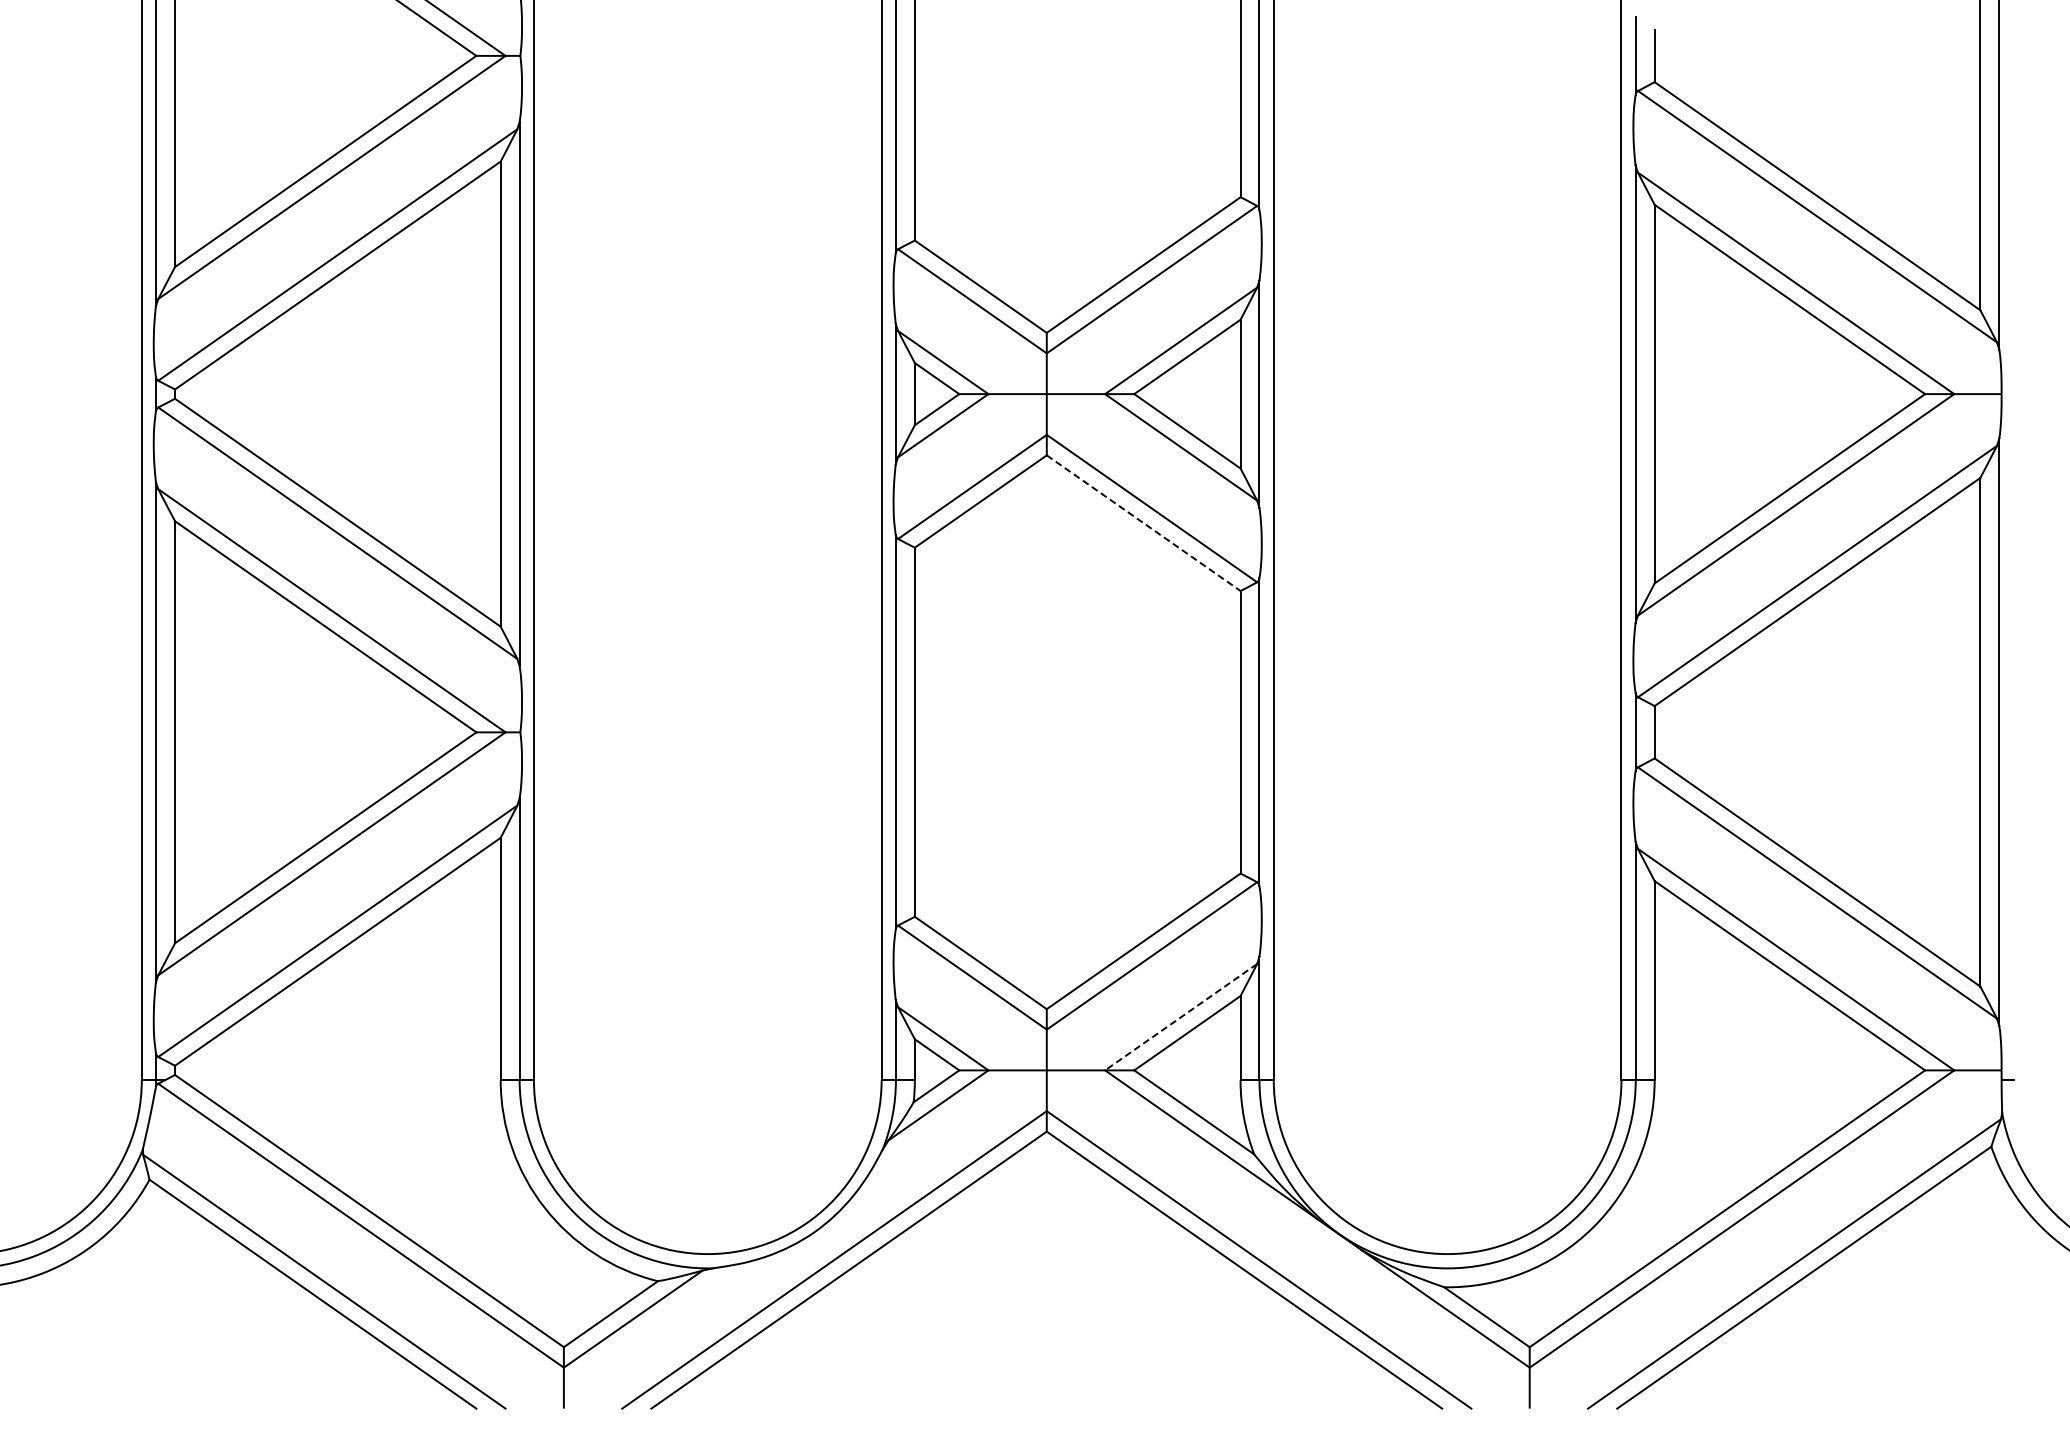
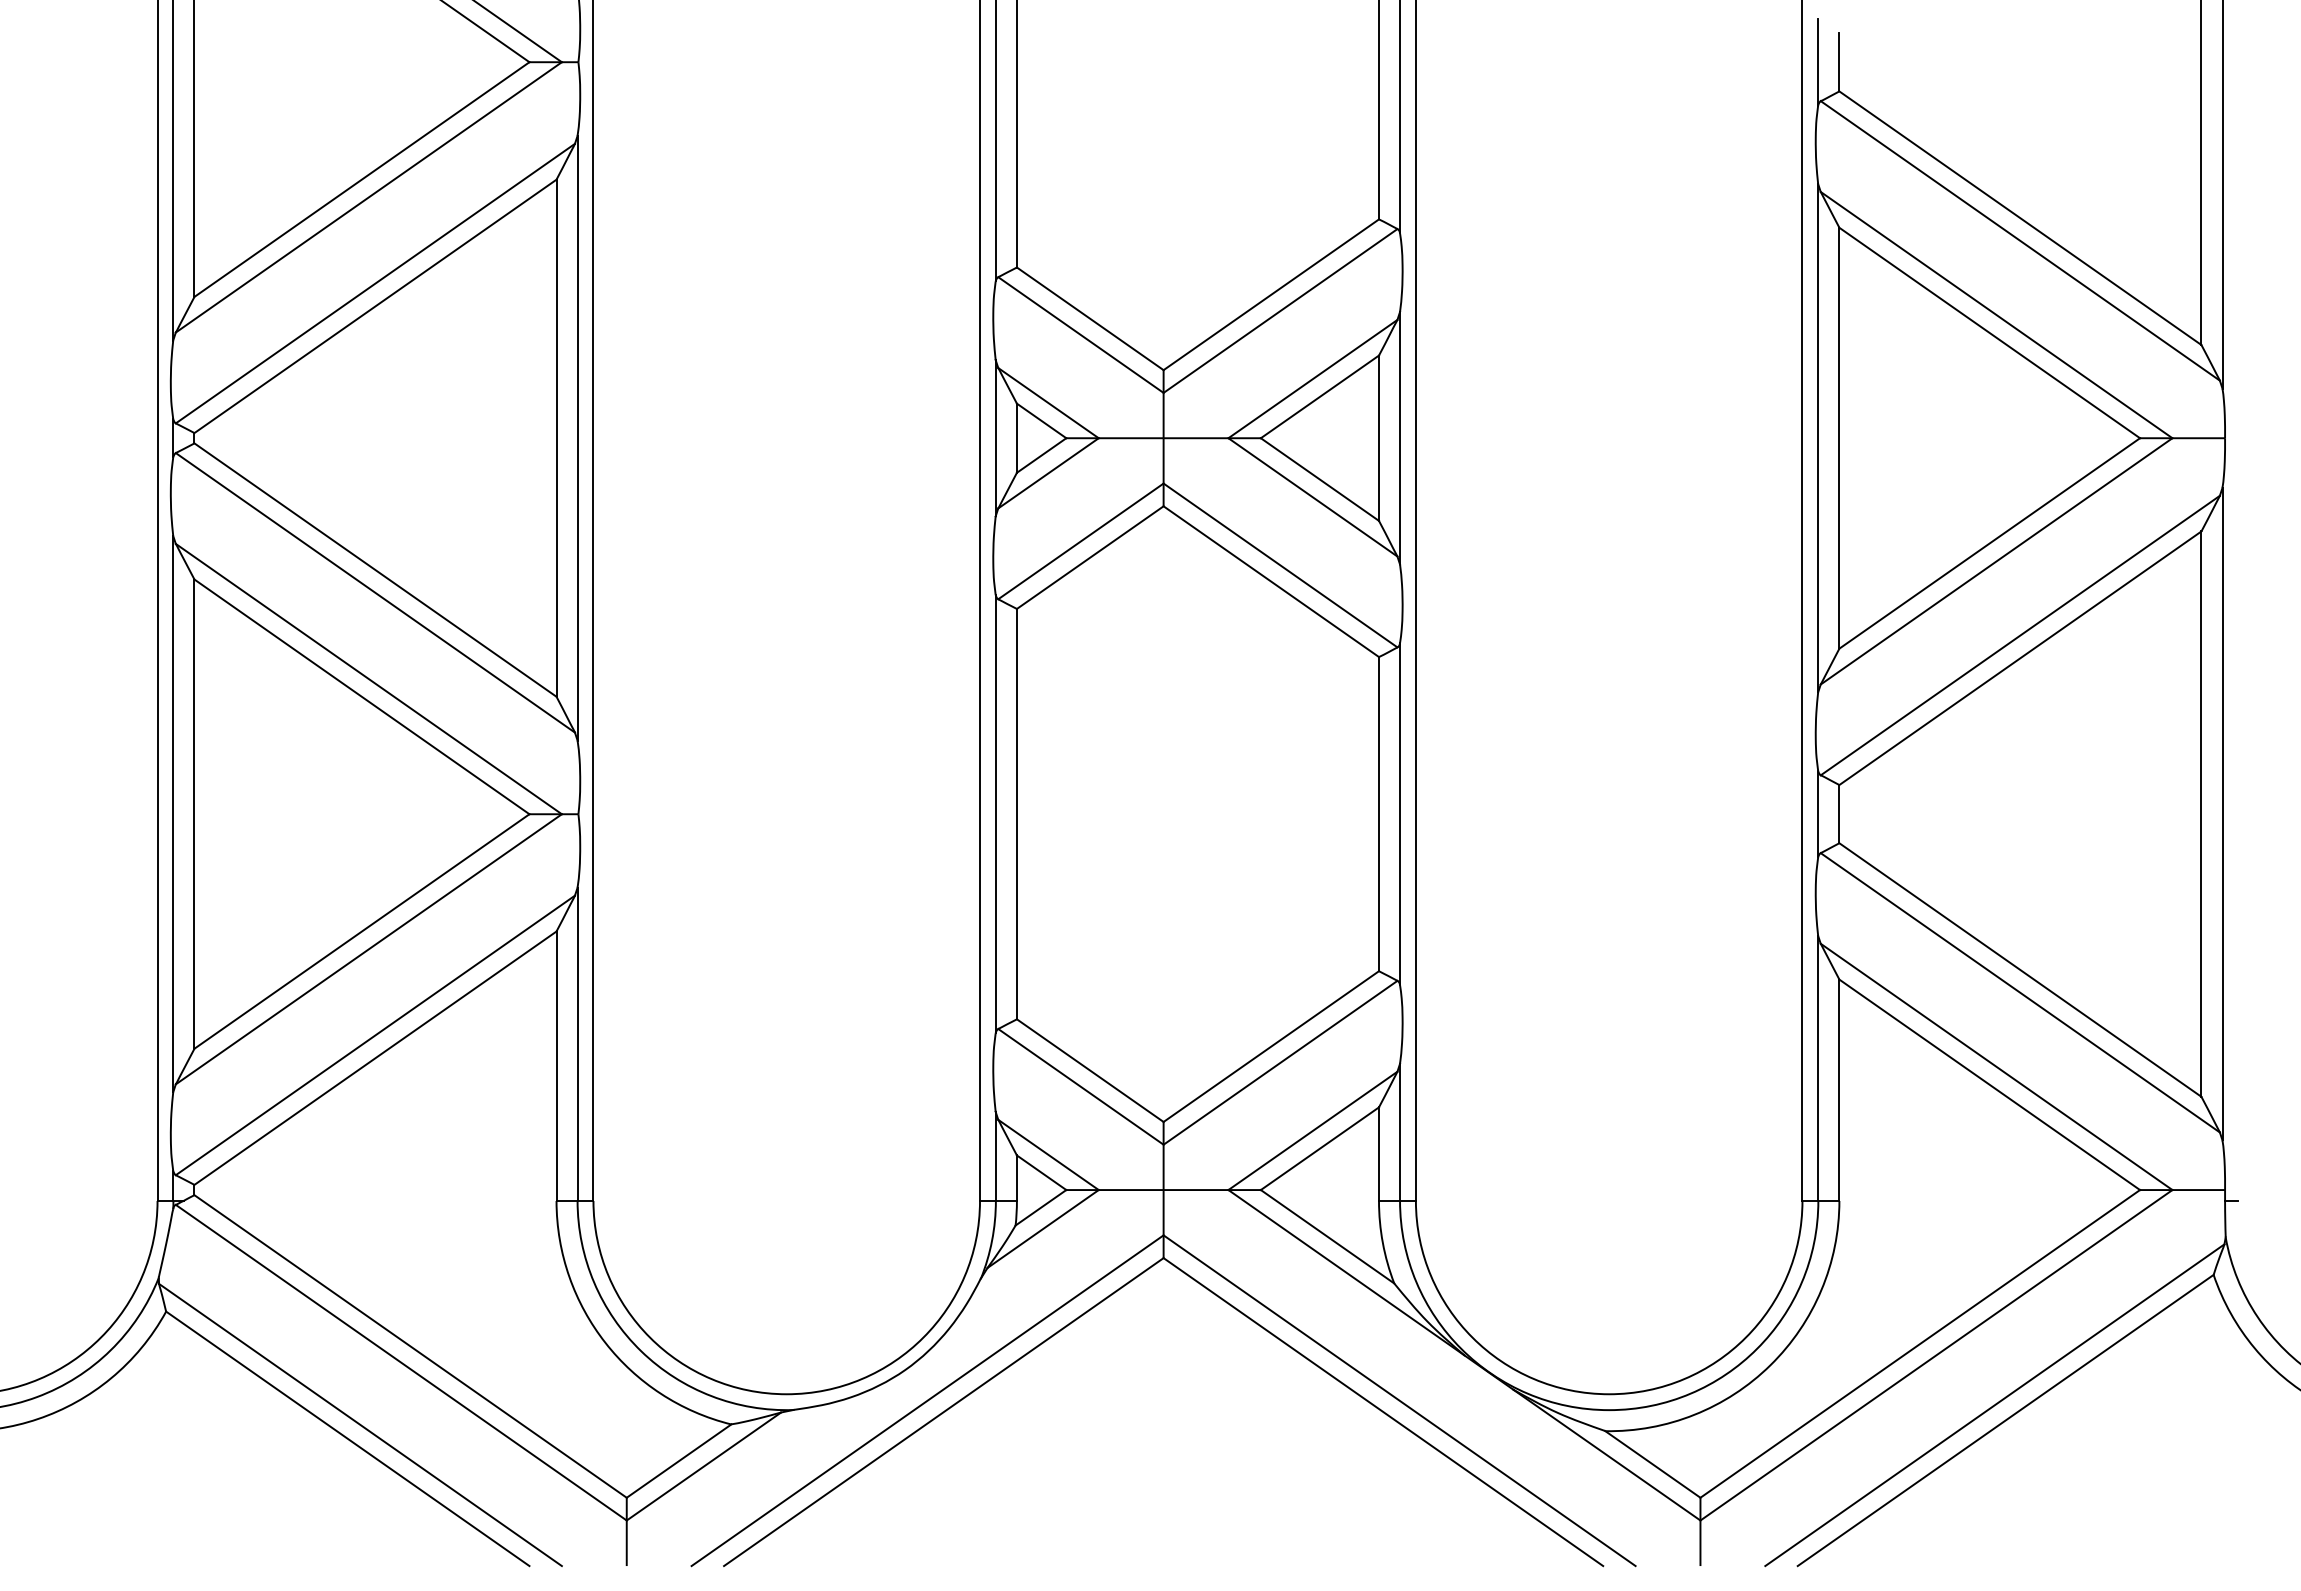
line: (1144, 523) -> (1272, 582), dashed -> solid
line: (1181, 1017) -> (1313, 1131), dashed -> solid

